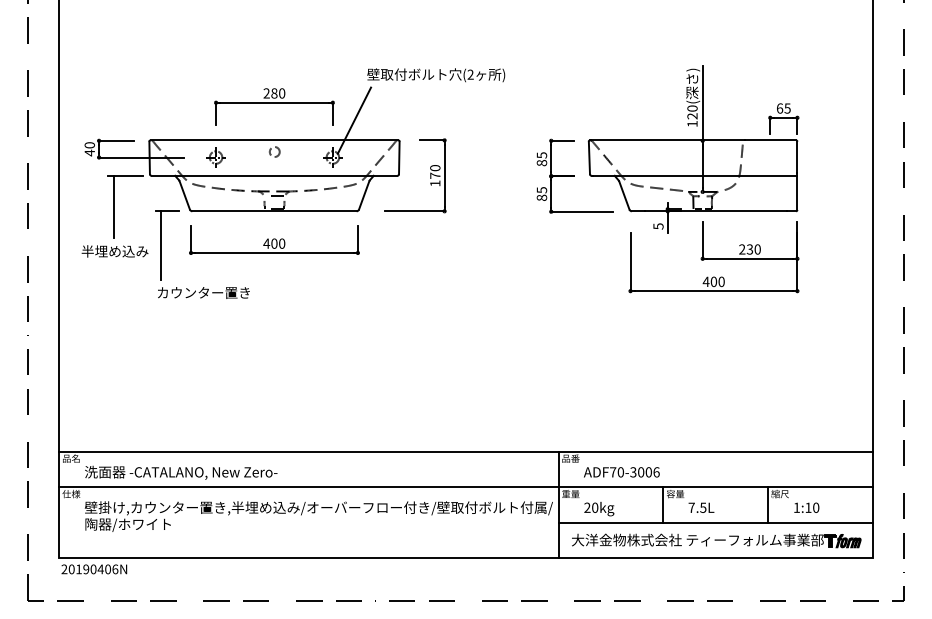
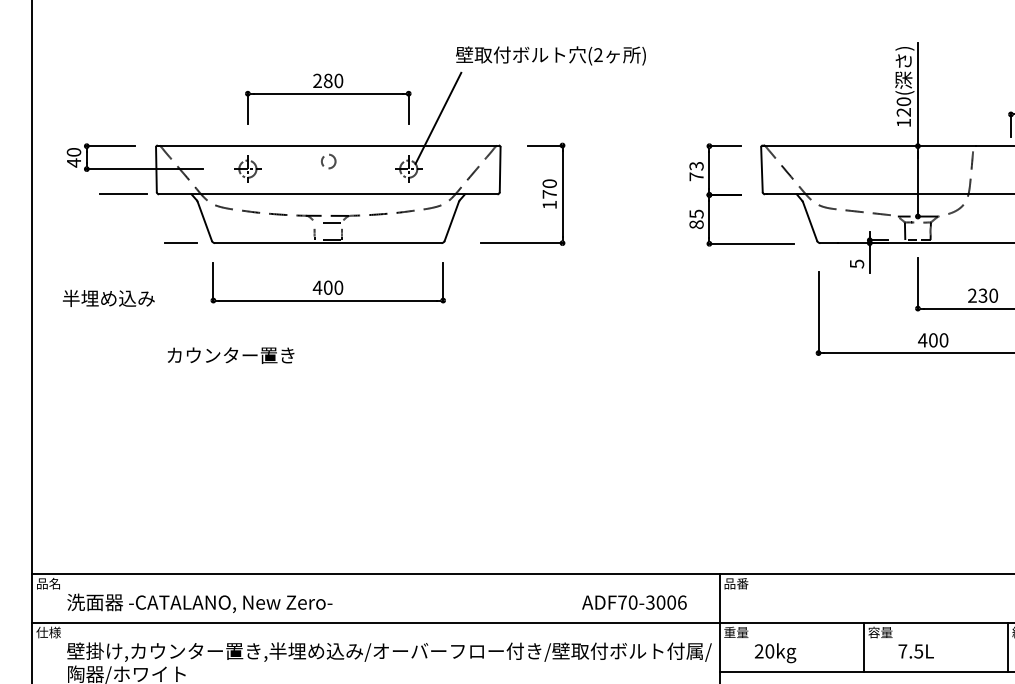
text: (541, 159) -> (695, 171), 85 -> 73
line: (113, 206) -> (106, 236), removed
line: (161, 245) -> (172, 290), removed
text: (621, 472) -> (633, 602), moved

